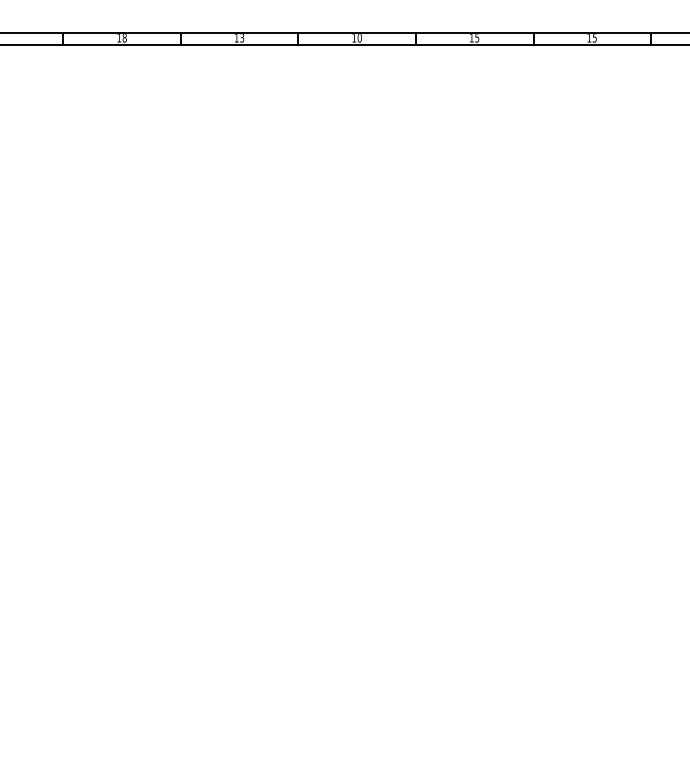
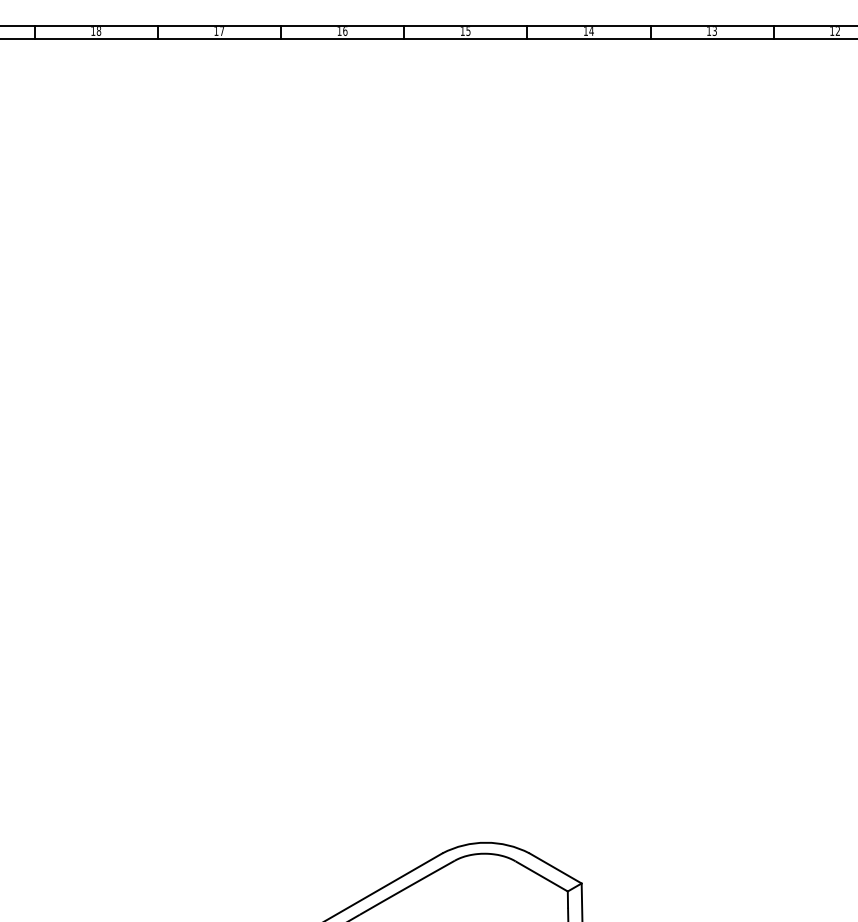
text: (242, 38) -> (222, 31), 13 -> 17
text: (359, 38) -> (345, 31), 10 -> 16
text: (594, 38) -> (591, 31), 15 -> 14

